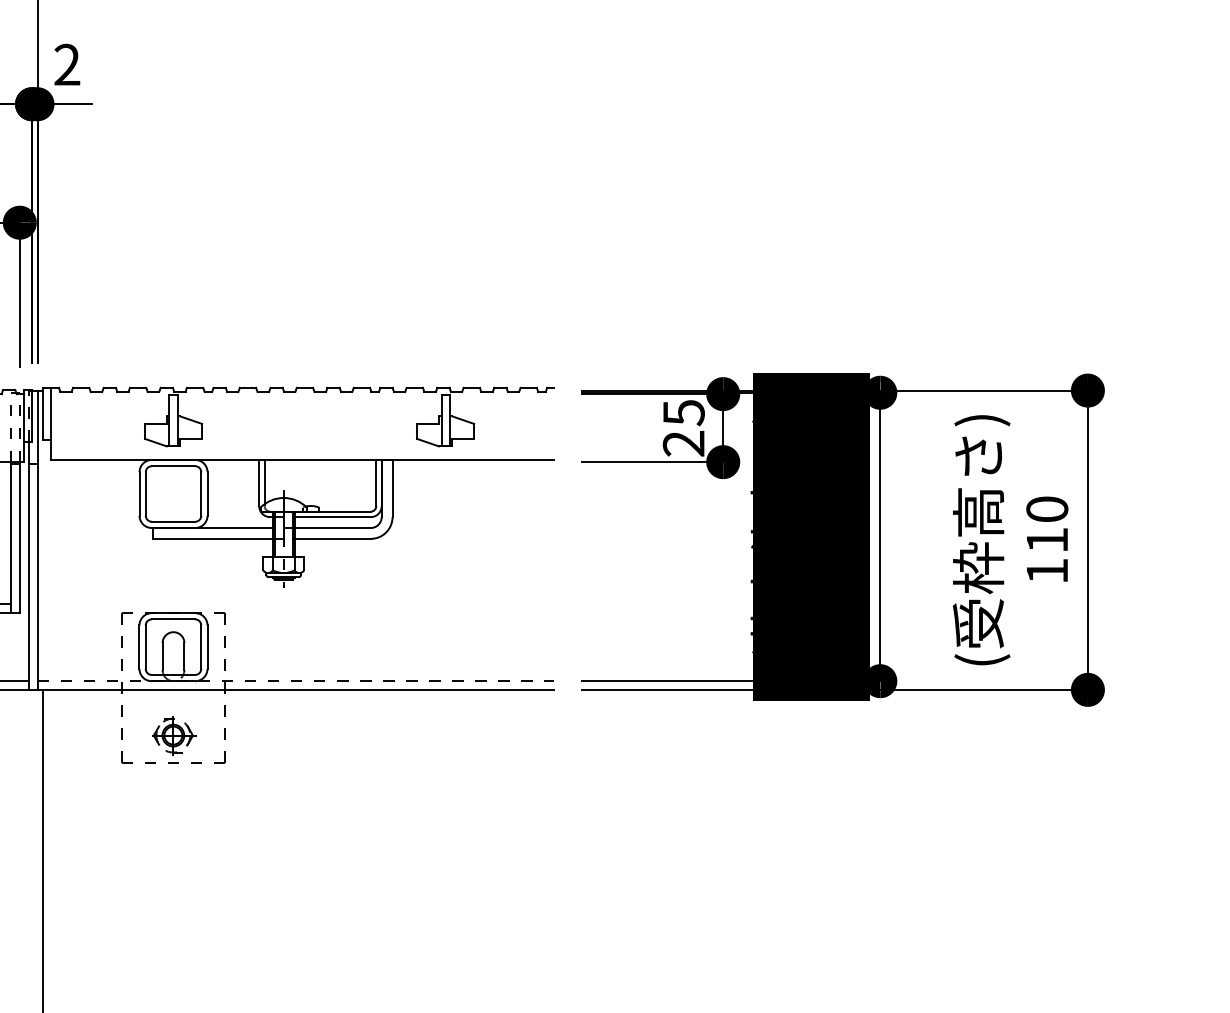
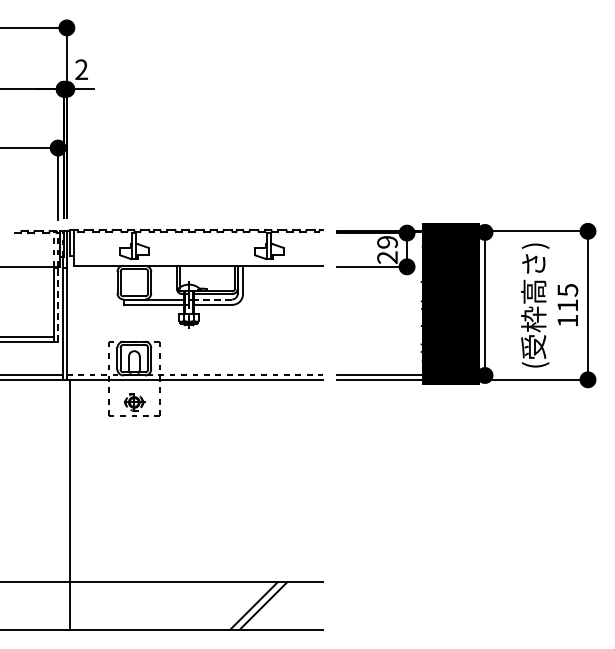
text: (683, 413) -> (387, 242), 25 -> 29
text: (1046, 509) -> (567, 290), 110 -> 115
line: (333, 527) -> (213, 299), solid -> dashed
line: (20, 536) -> (58, 303), solid -> dashed

